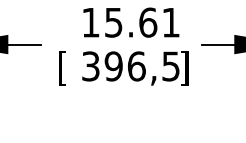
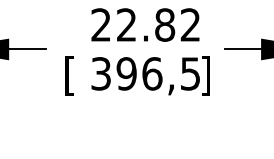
text: (130, 22) -> (145, 24), 15.61 -> 22.82

